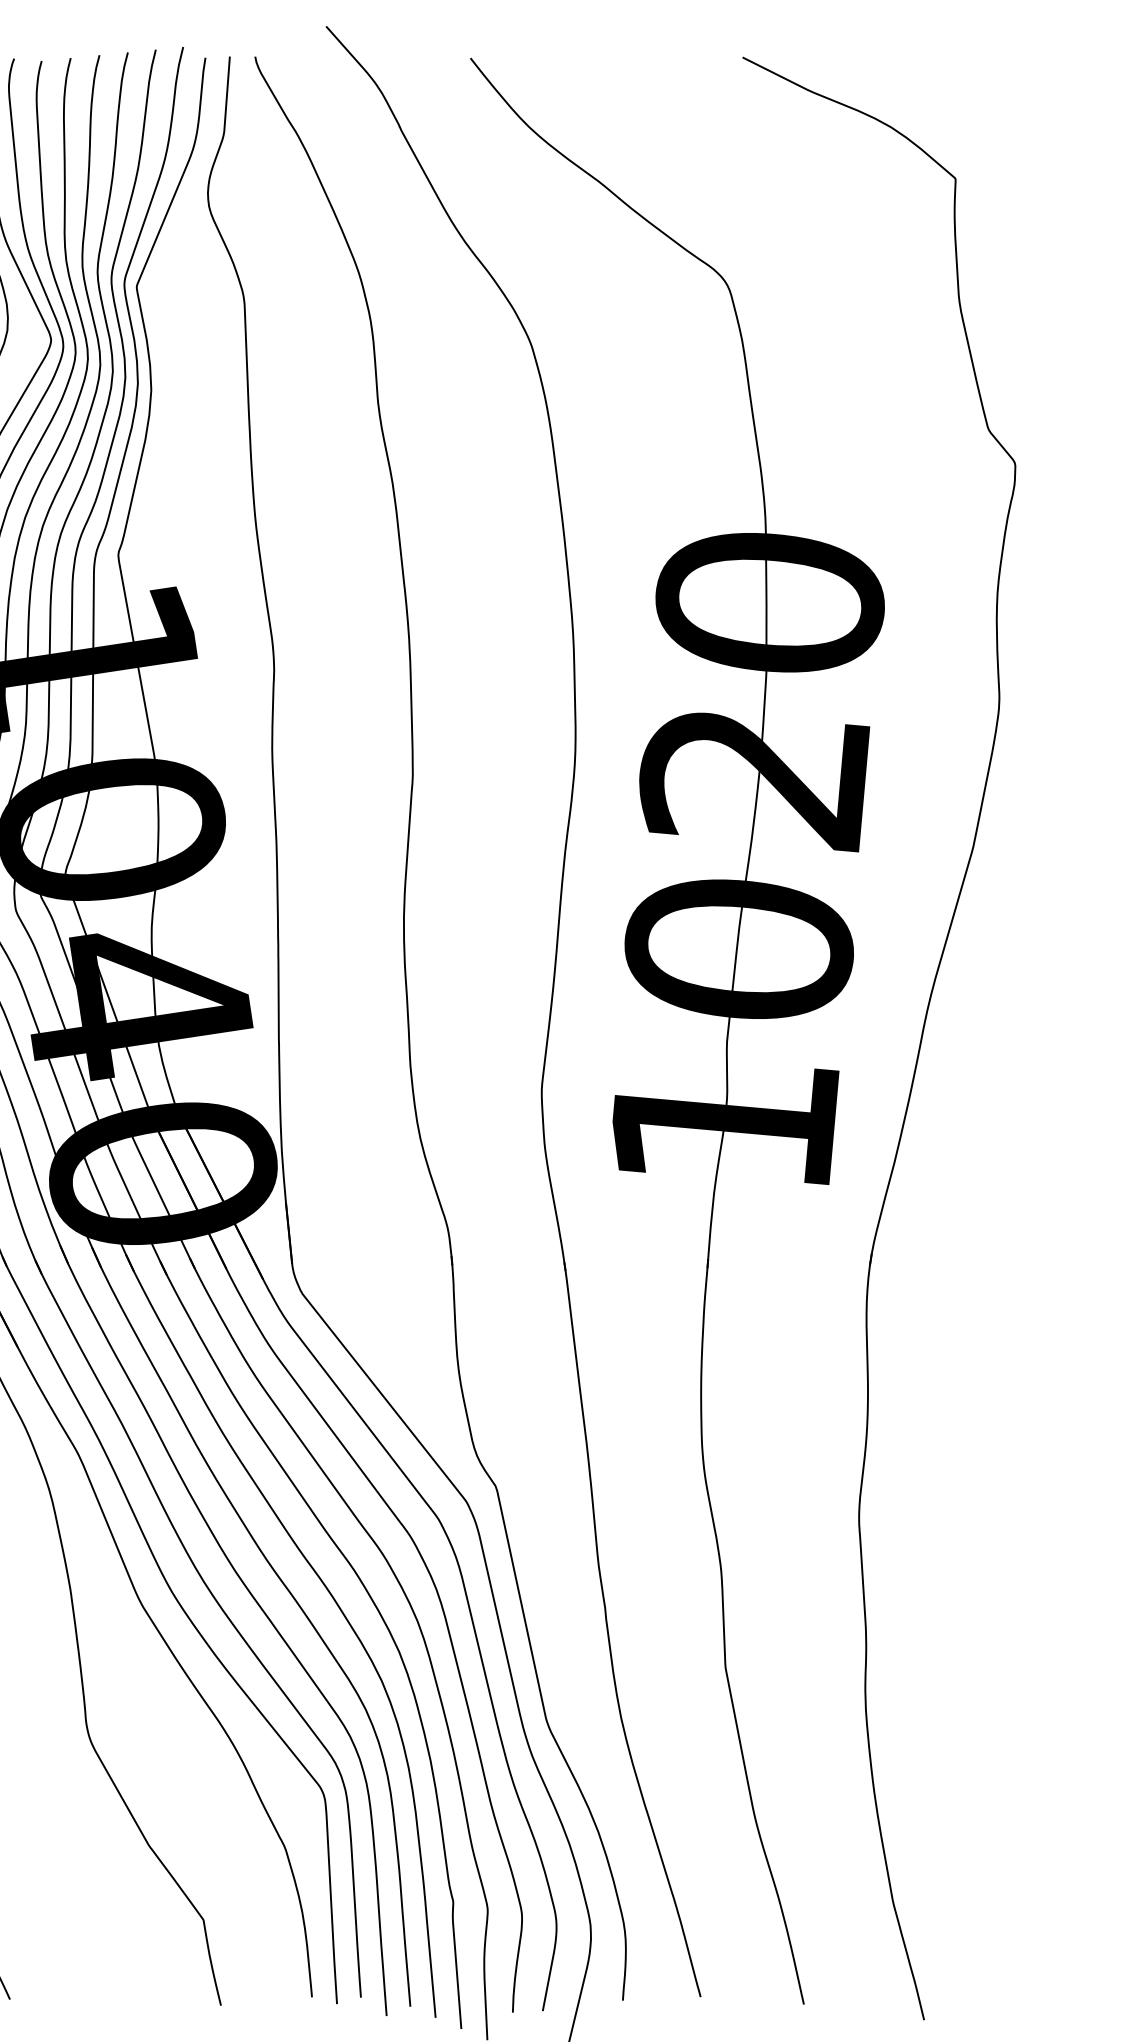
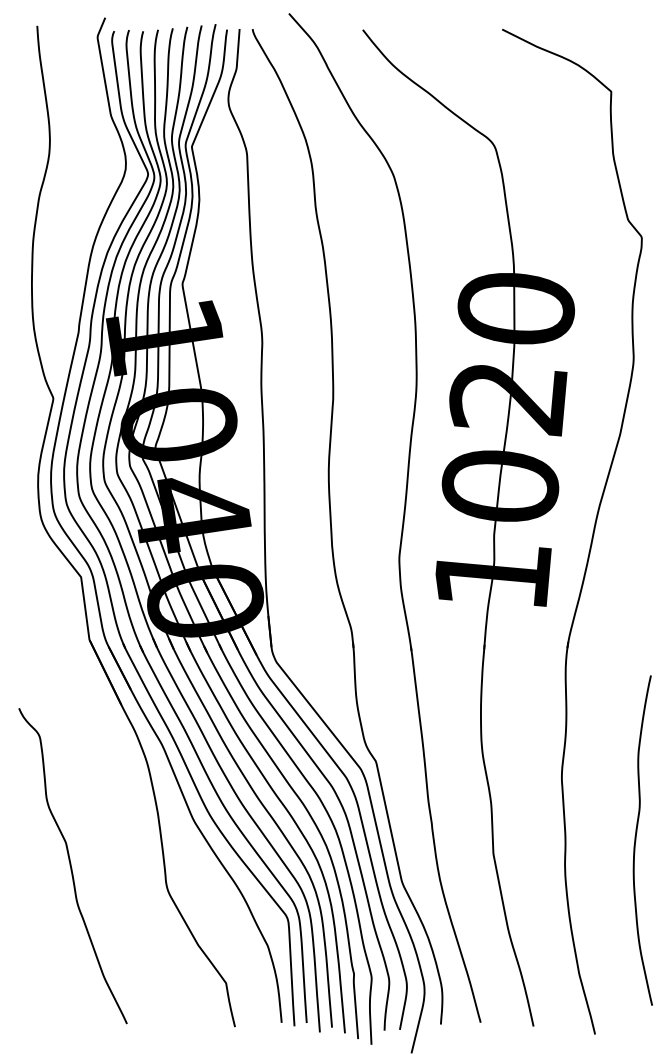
curve: (1004, 1641) -> (636, 840), added

